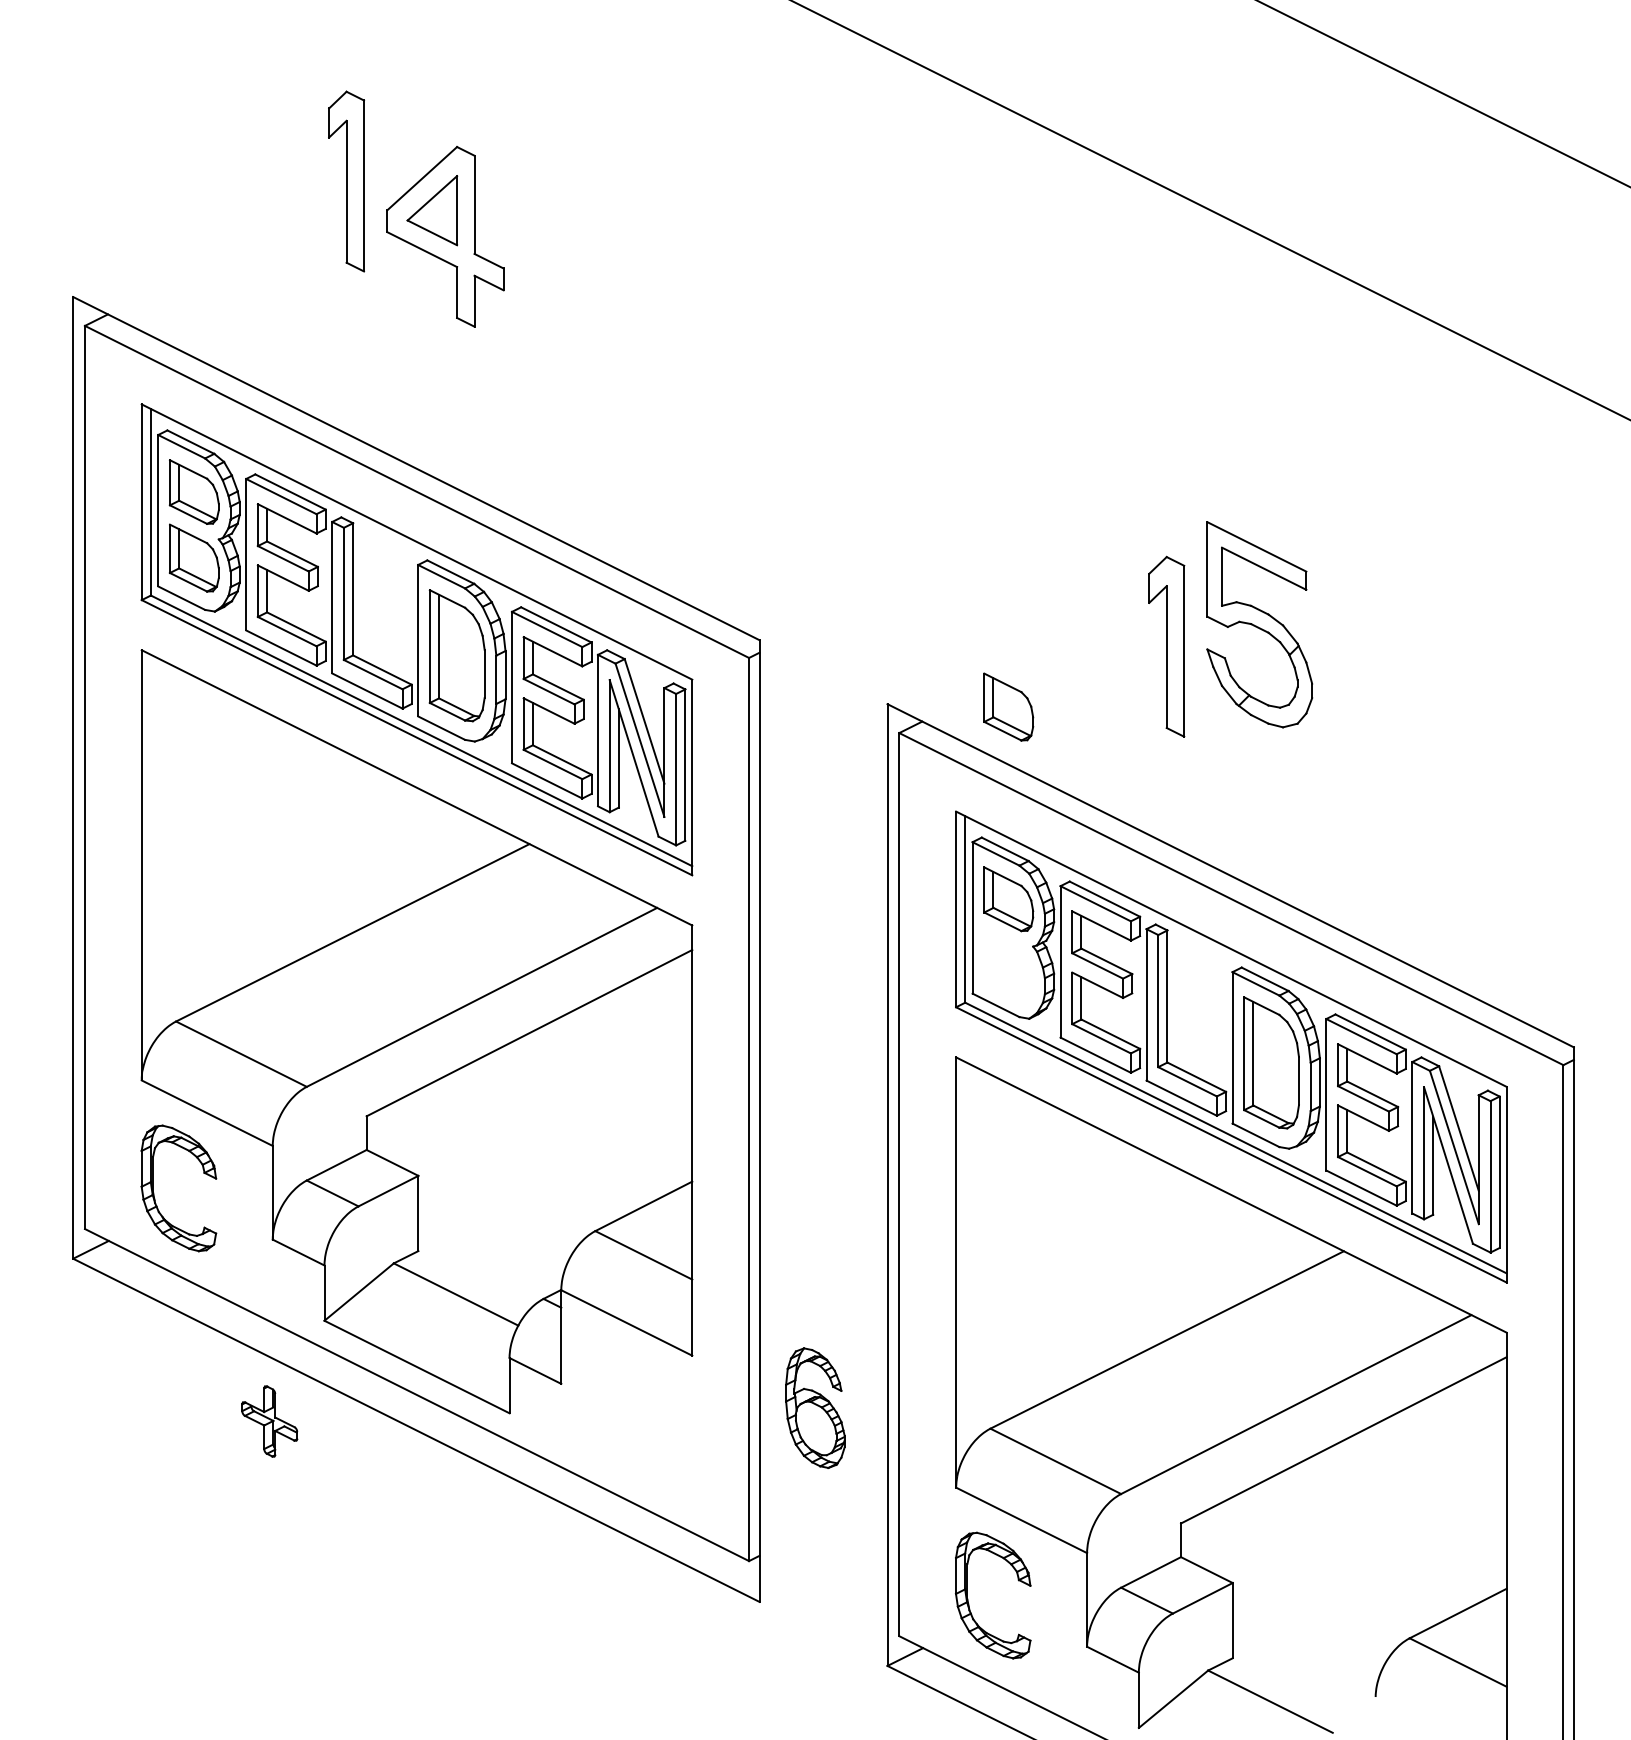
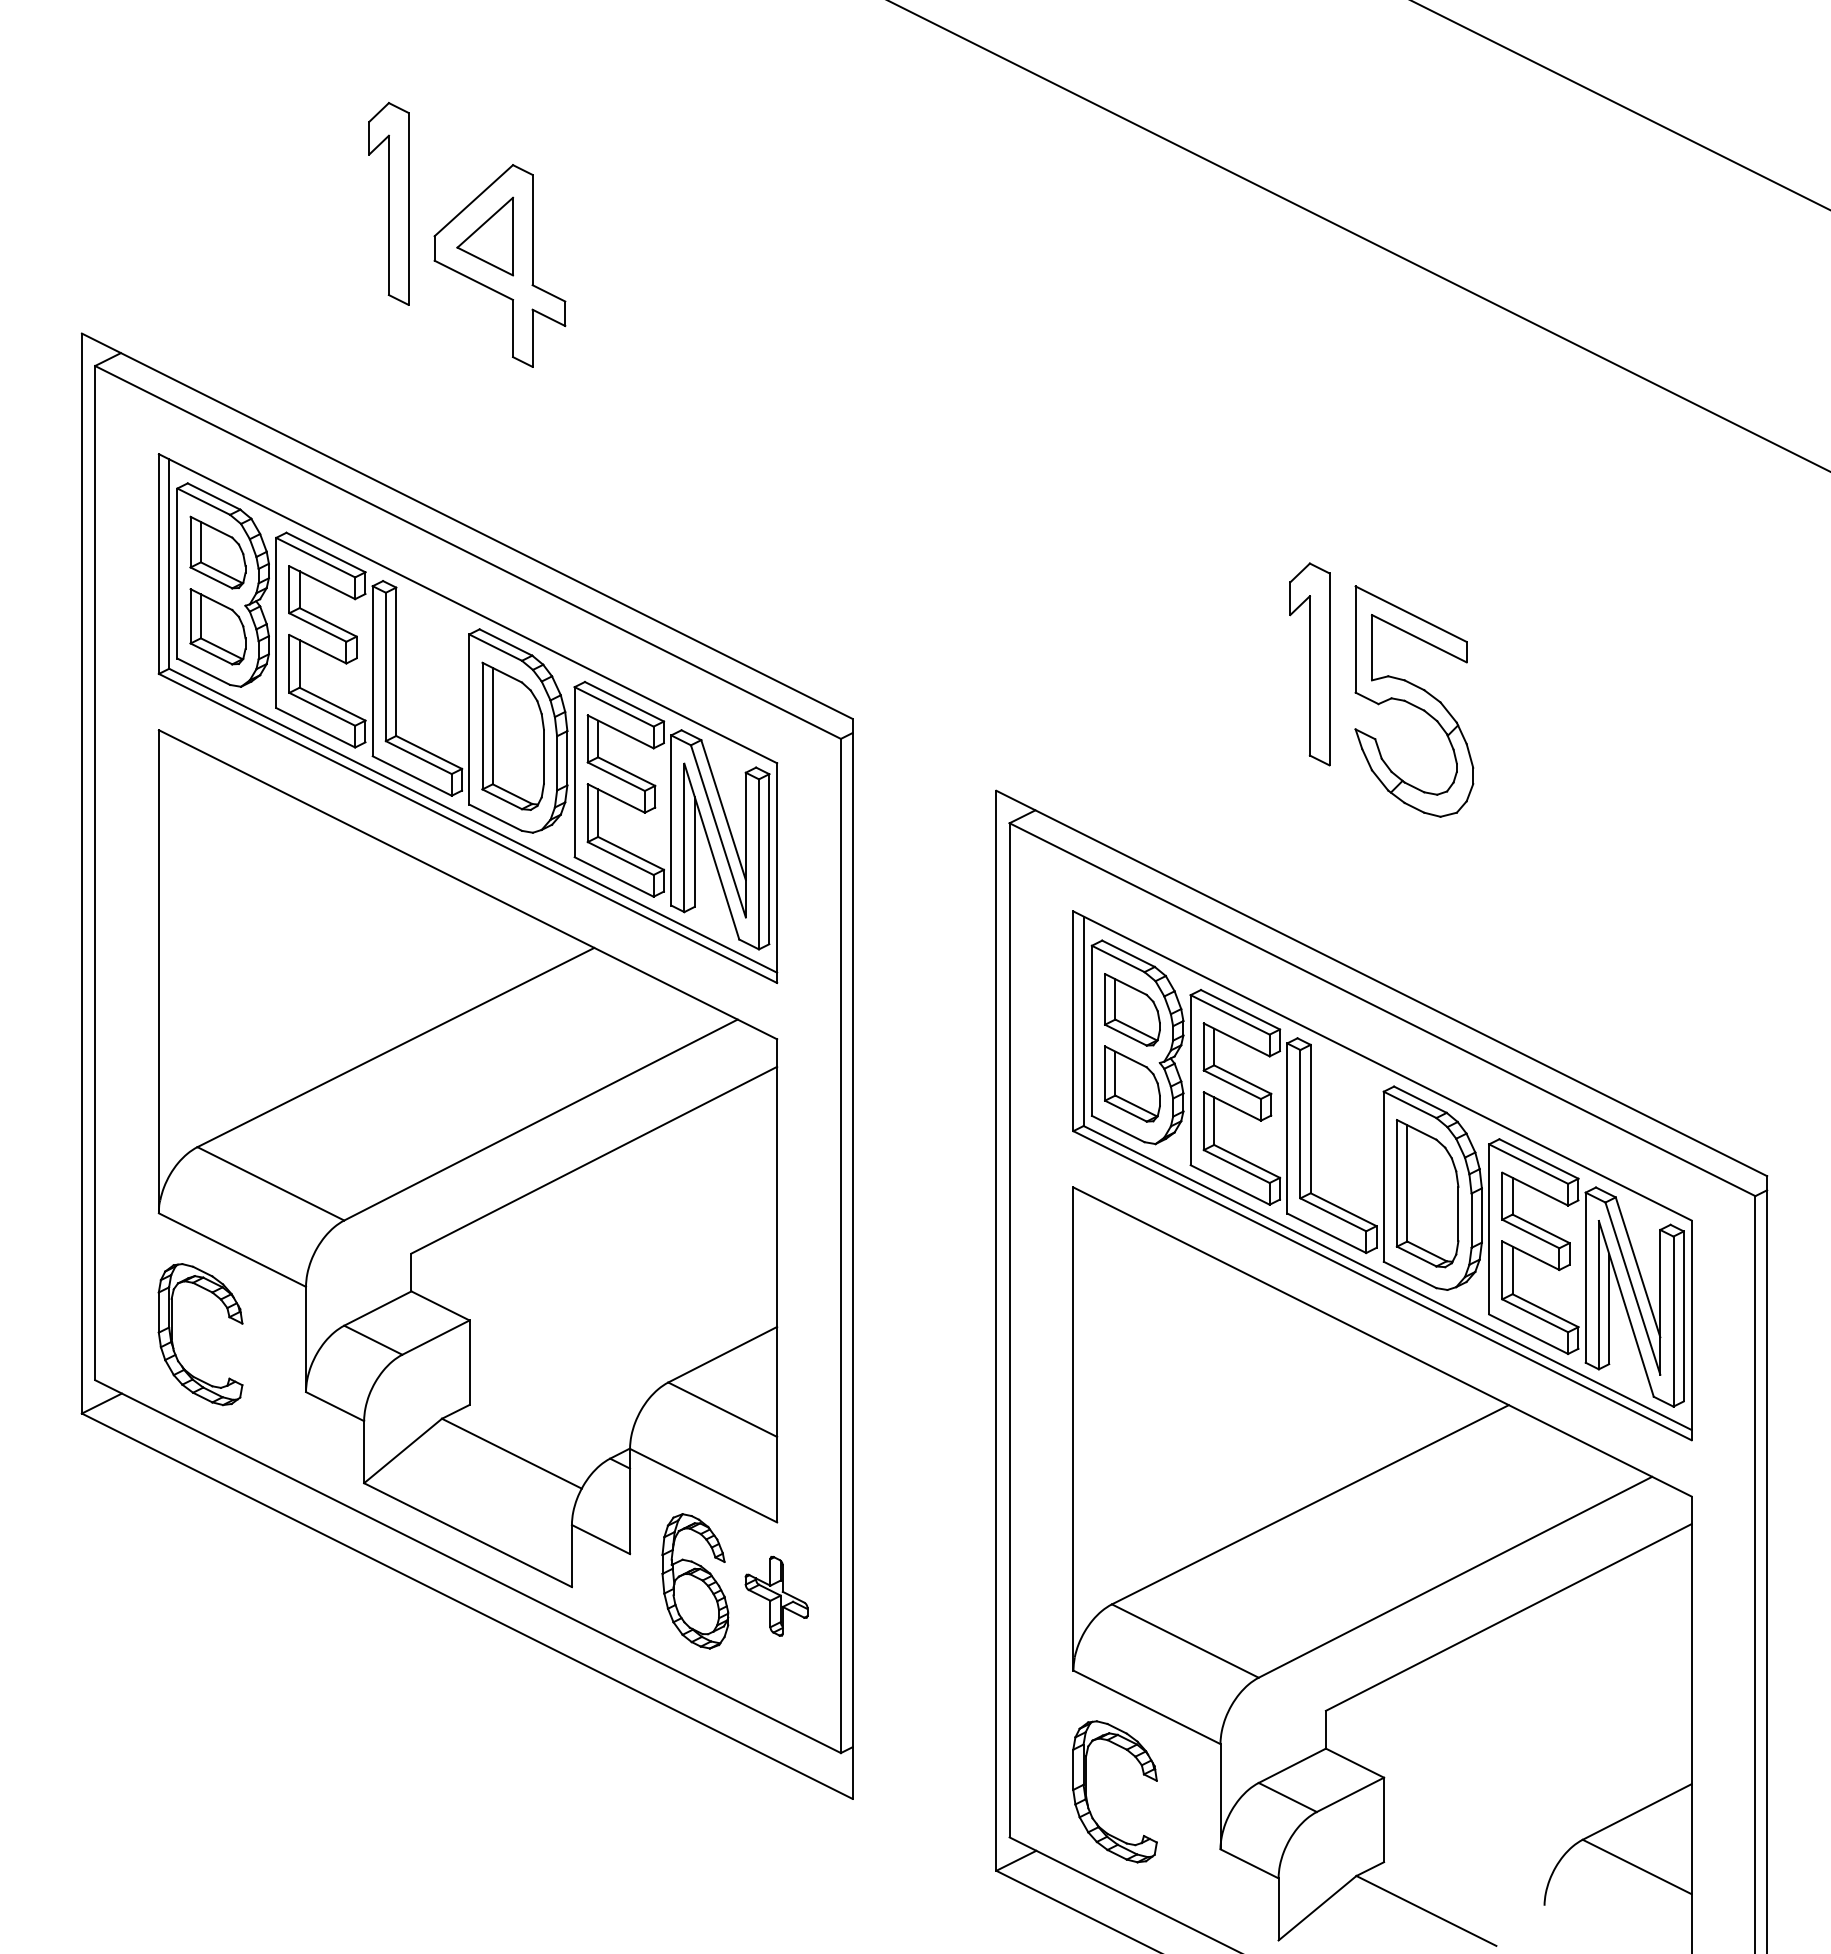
part: (1166, 646) -> (1309, 664), moved
part: (1008, 706) -> (1132, 1083), moved
part: (815, 1408) -> (695, 1581), moved
part: (269, 1421) -> (776, 1596), moved

